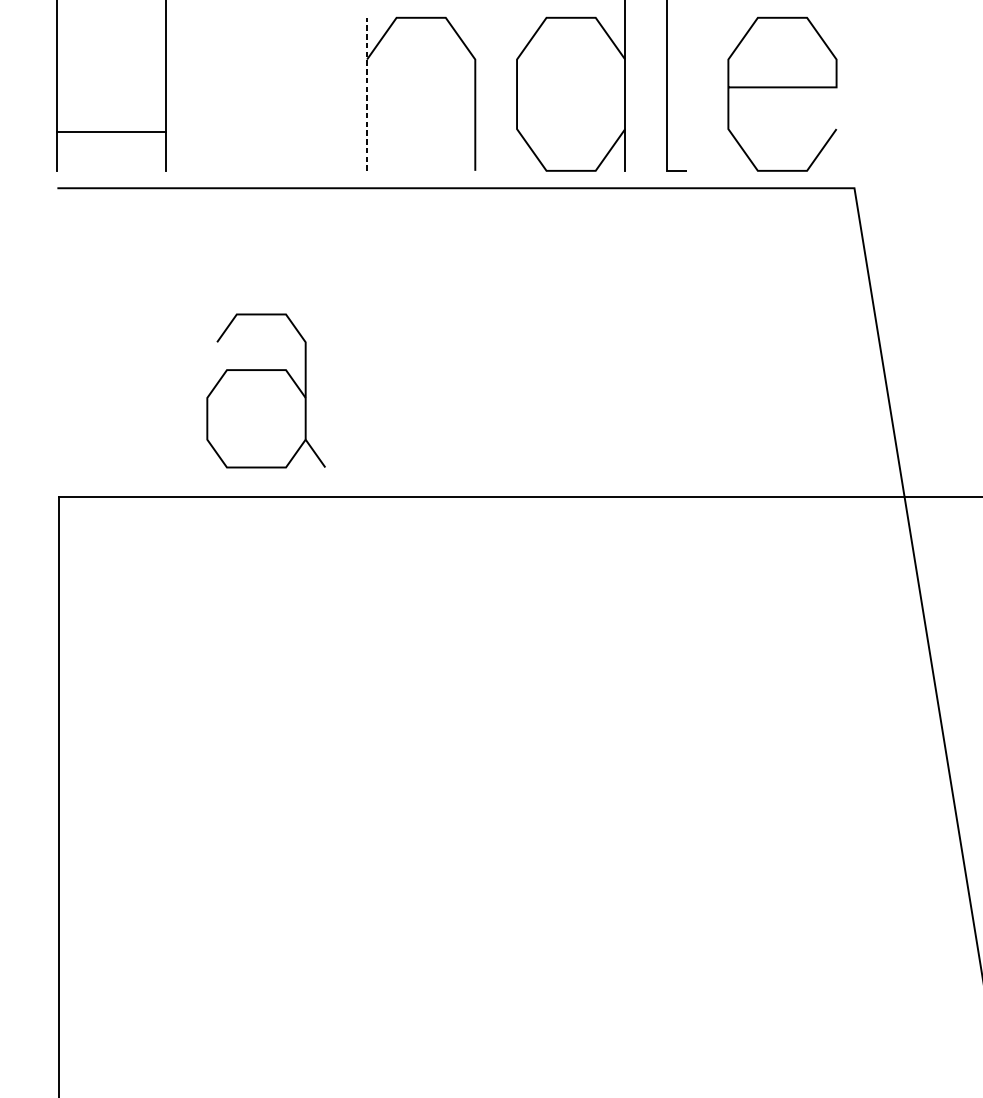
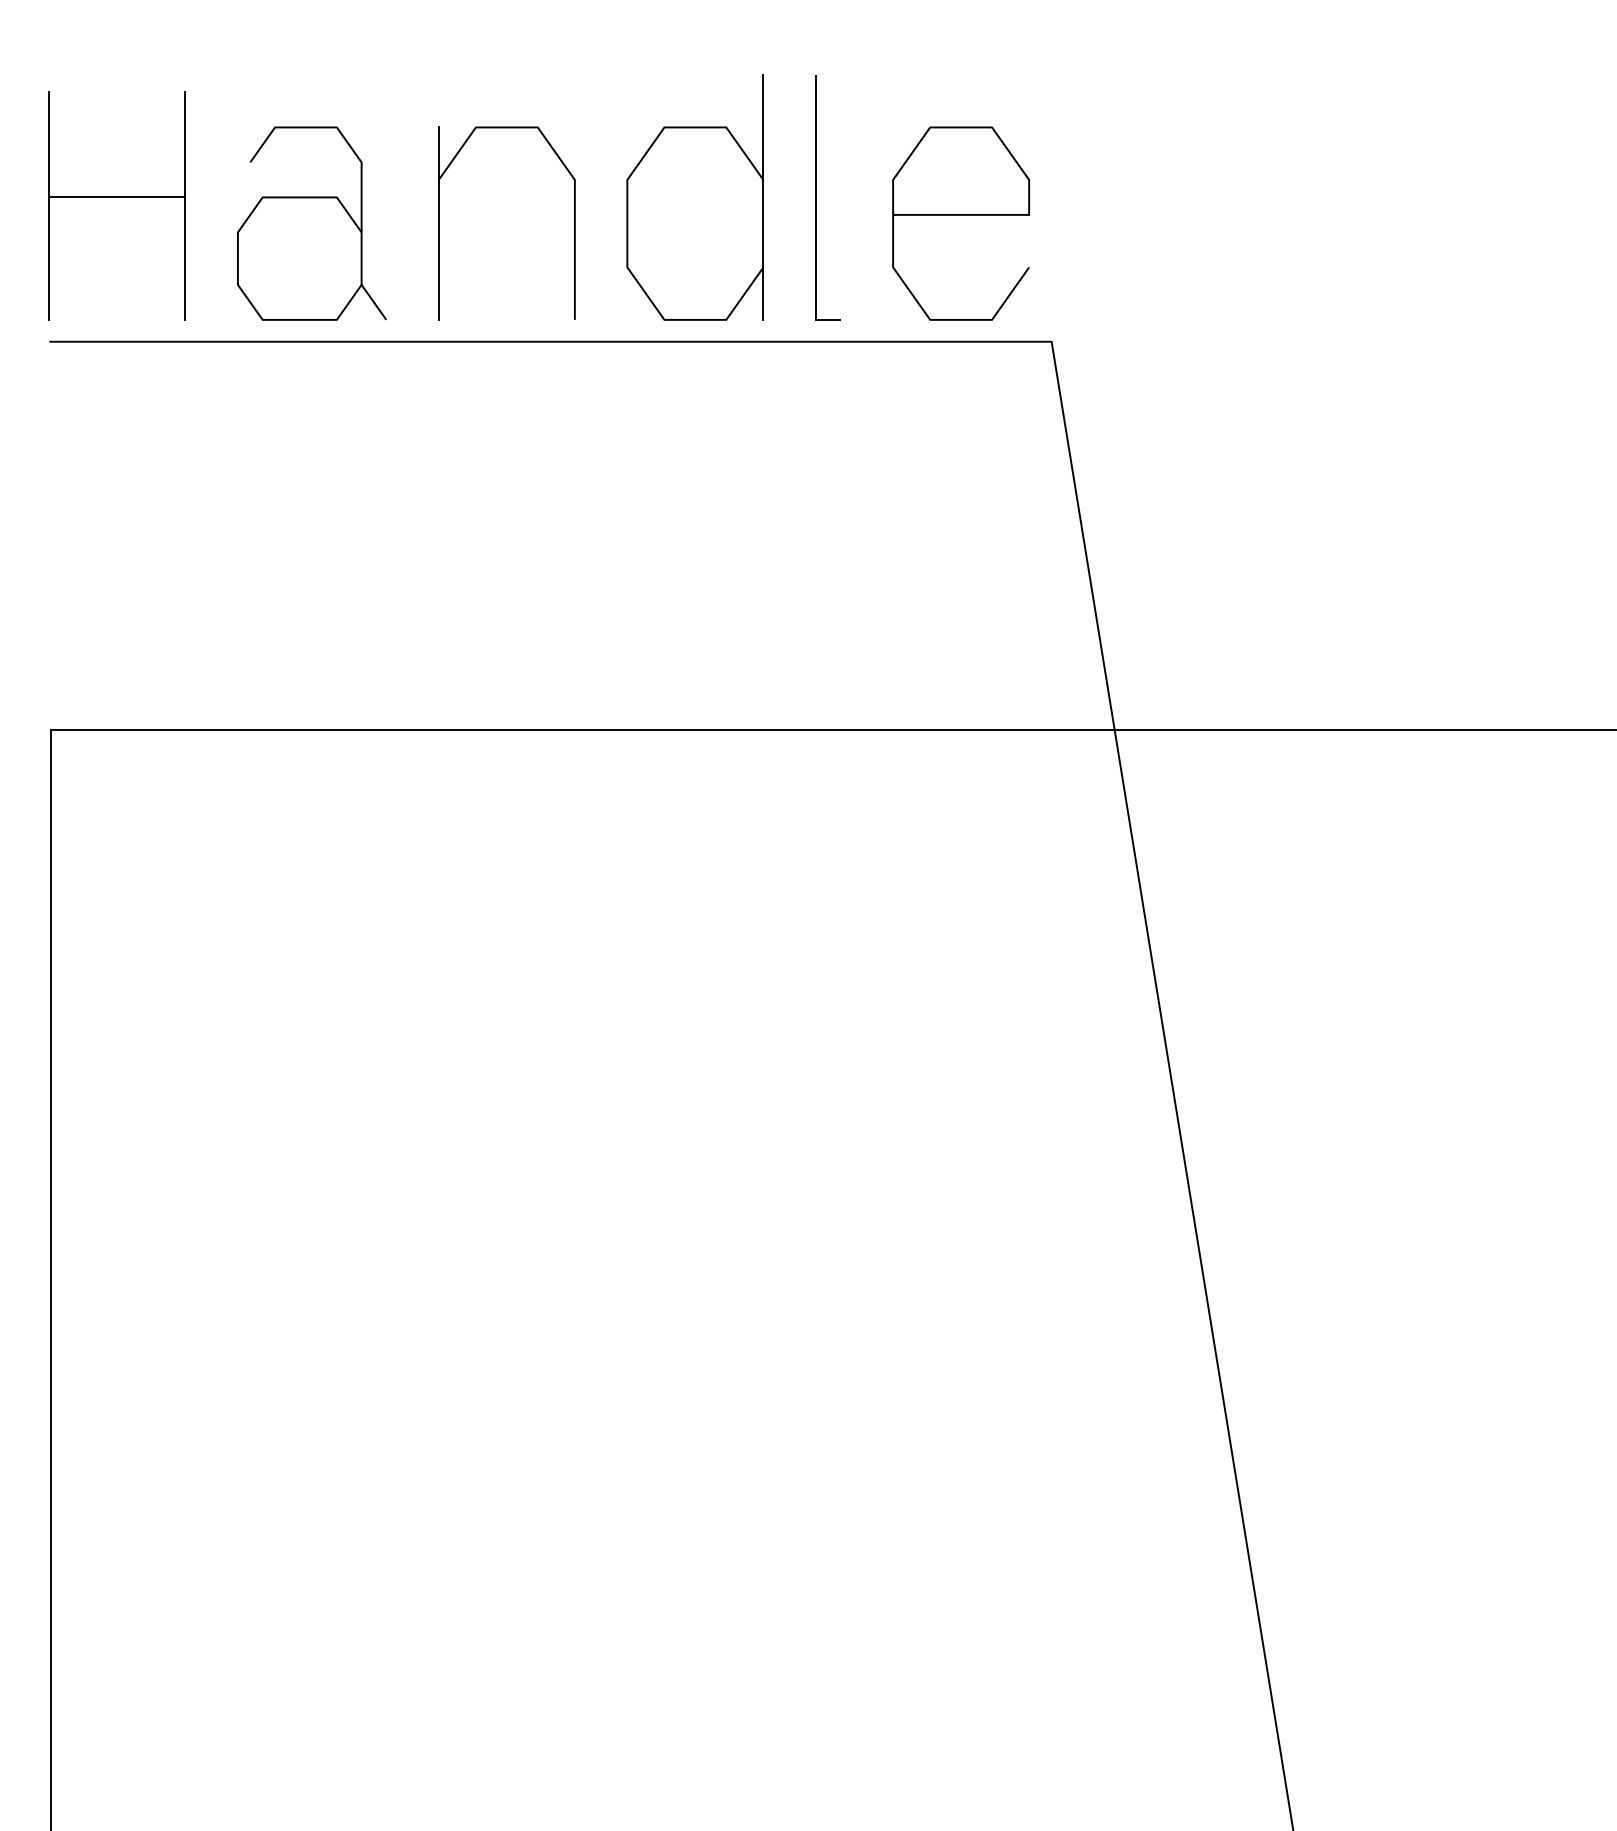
line: (366, 94) -> (438, 223), dashed -> solid
line: (111, 132) -> (117, 197), moved
part: (265, 390) -> (311, 223), moved

